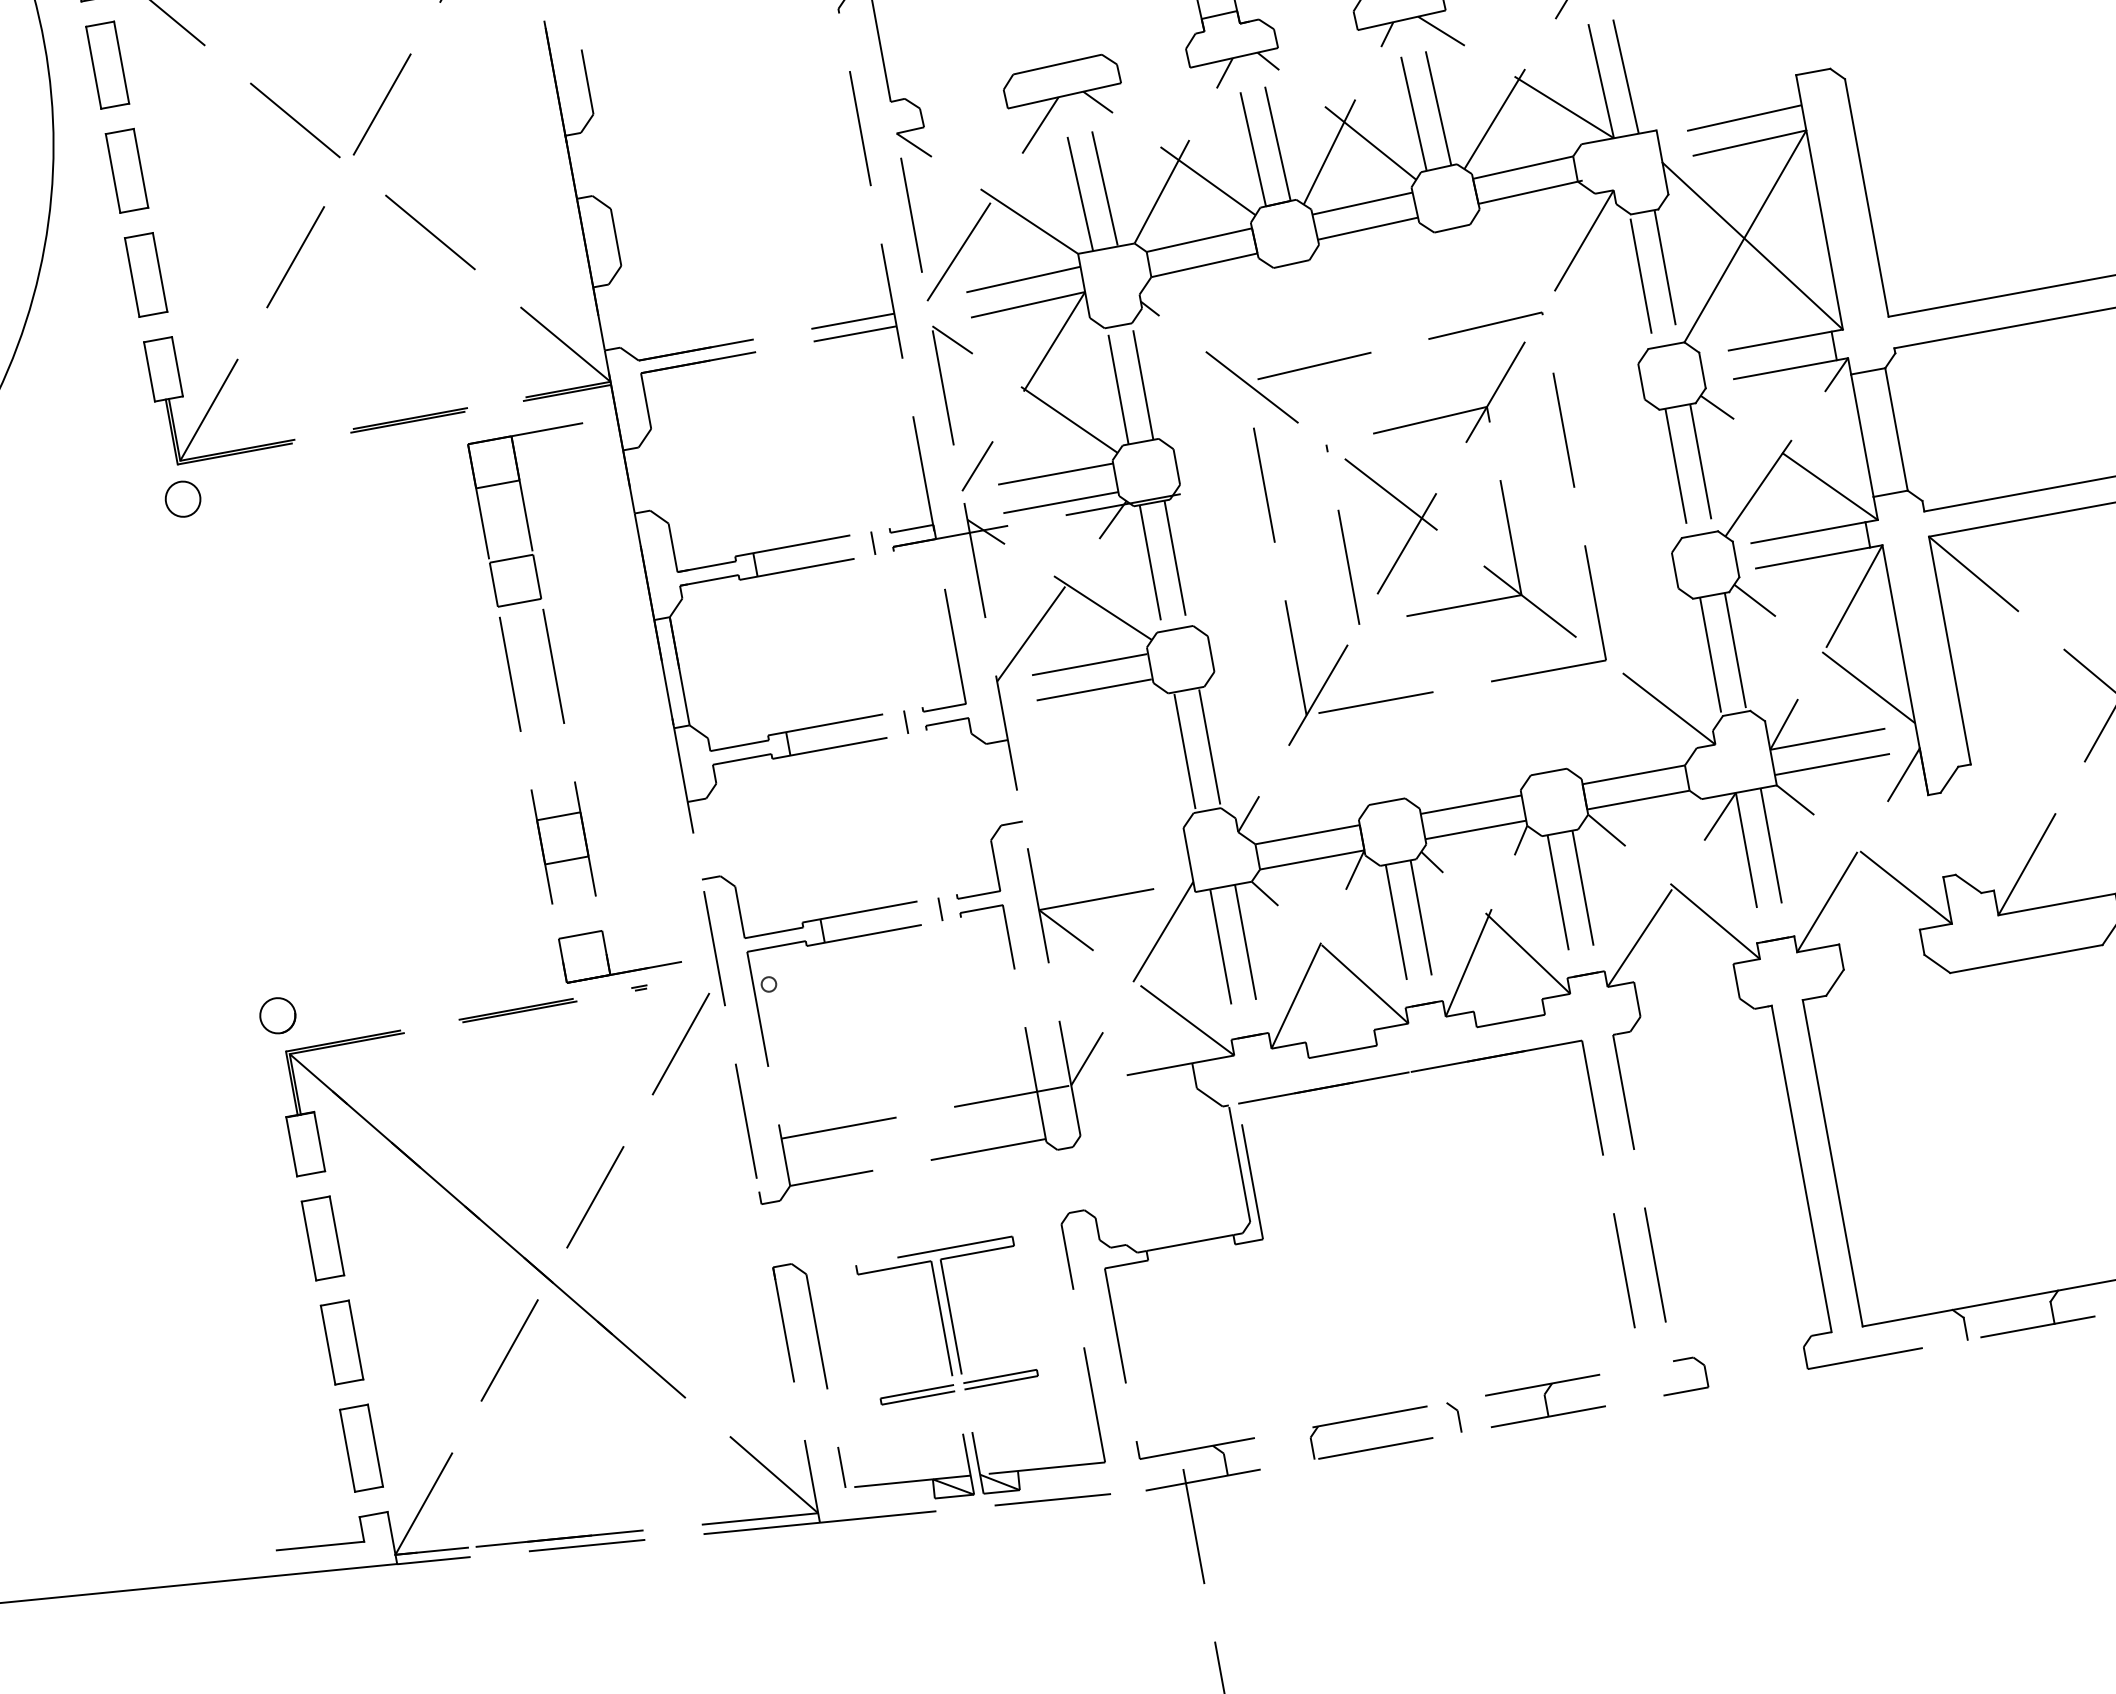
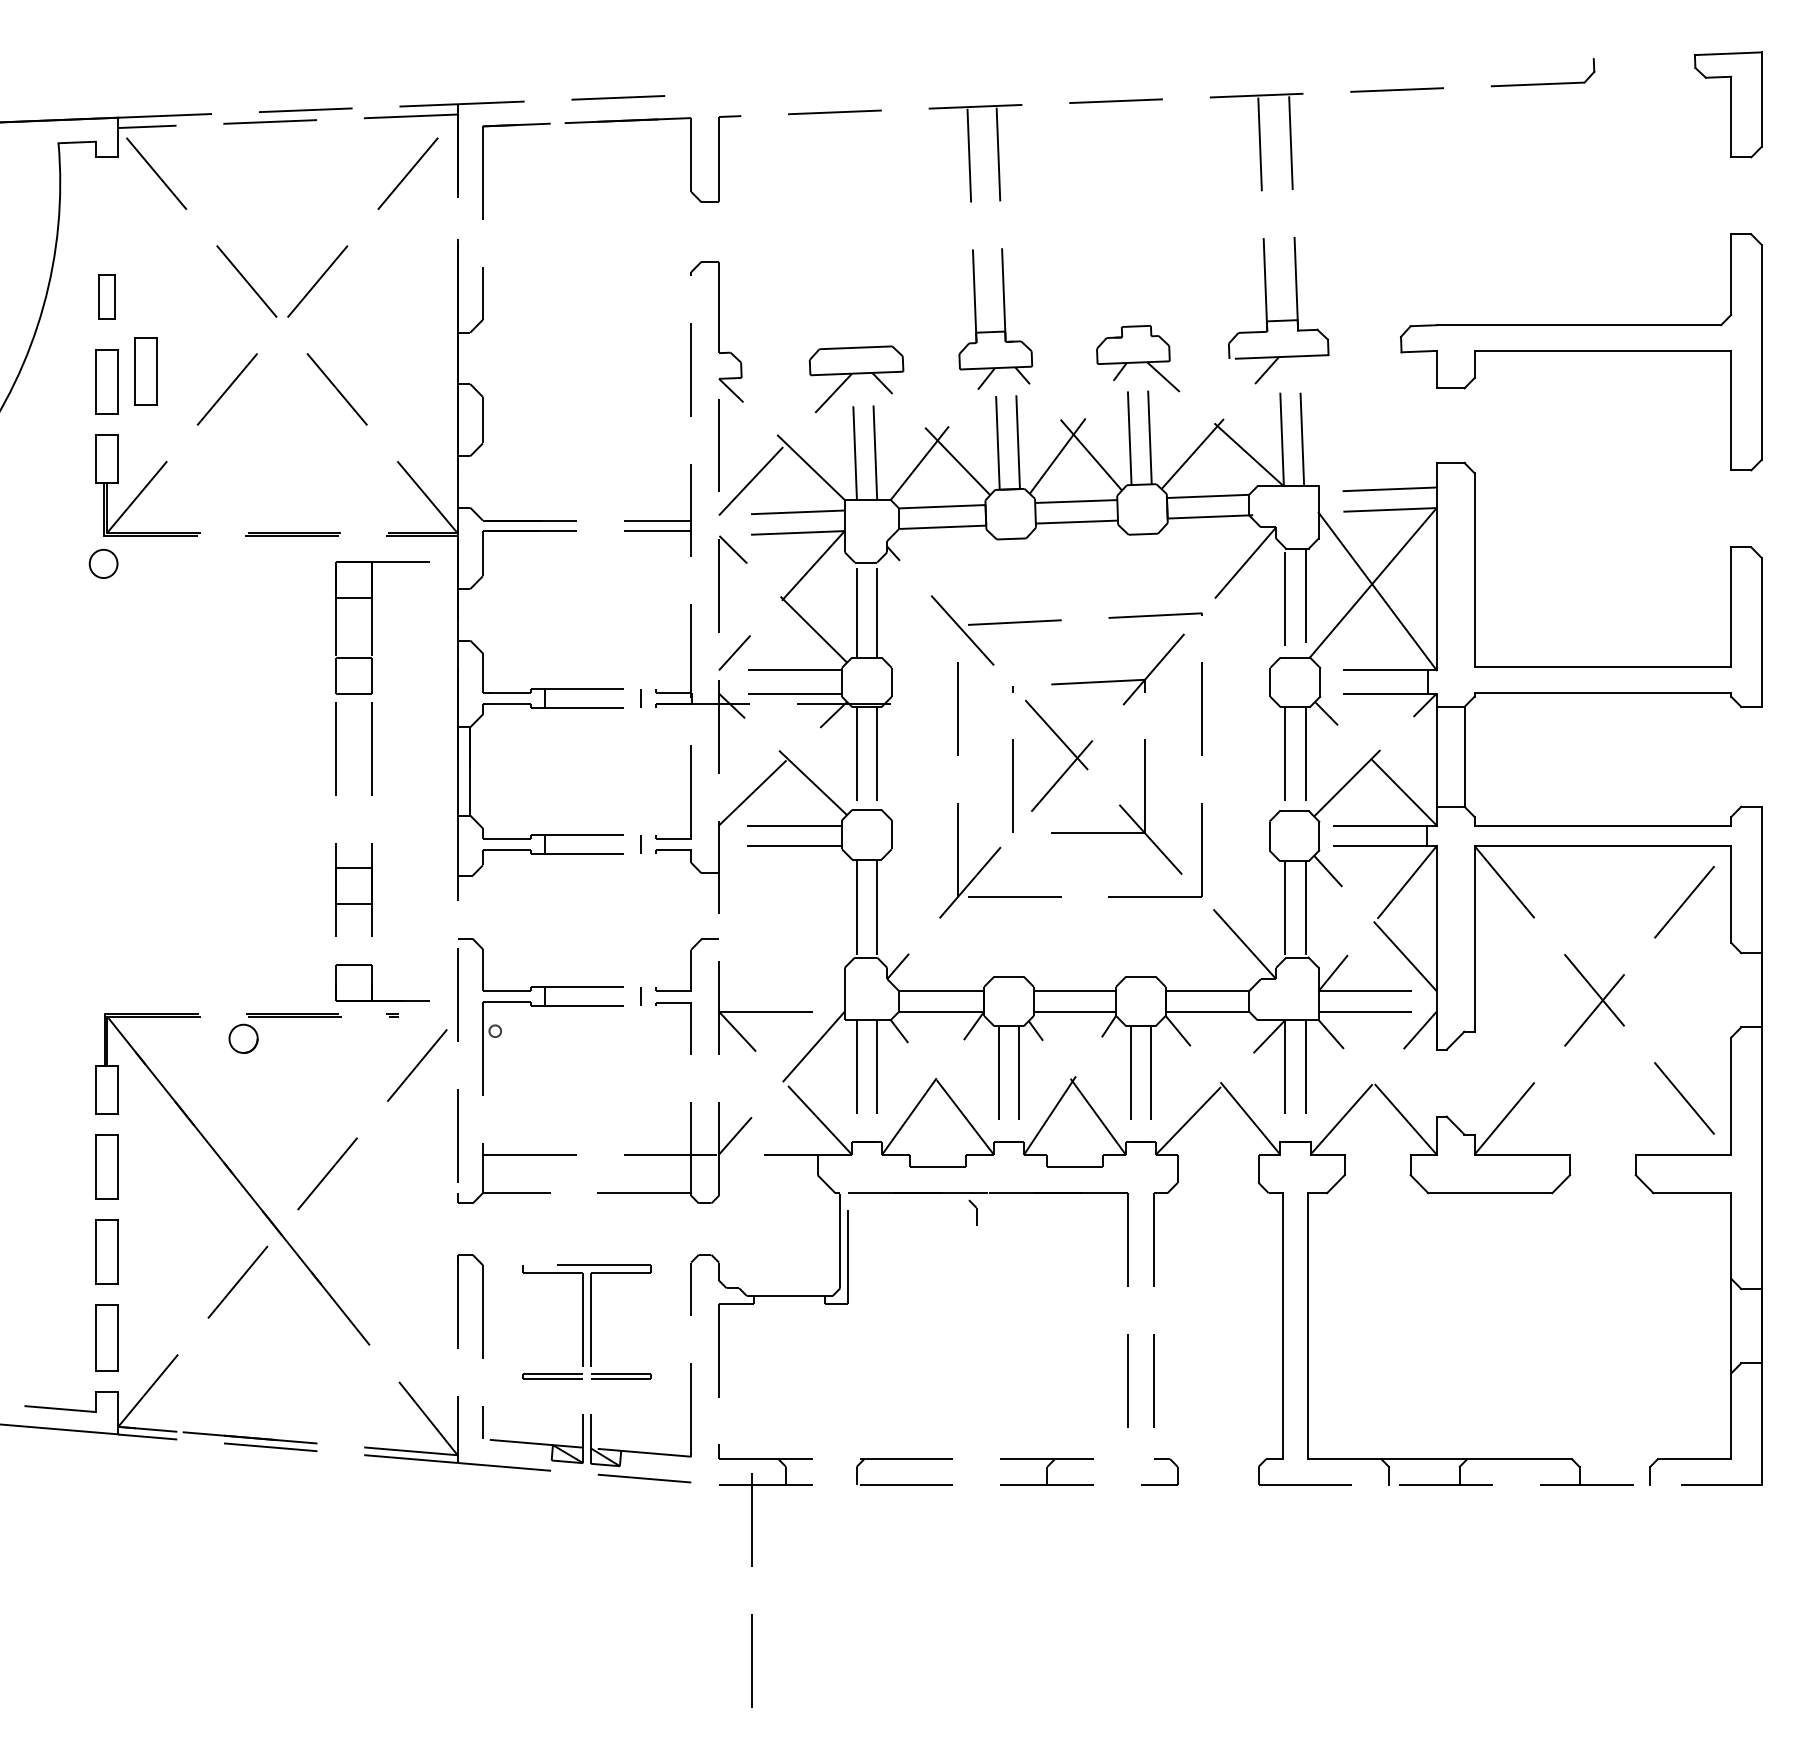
part: (107, 64) -> (145, 371), moved
part: (126, 170) -> (106, 296), size x0.7
circle: (277, 1015) -> (243, 1038), moved
part: (1453, 1417) -> (972, 1212), moved

